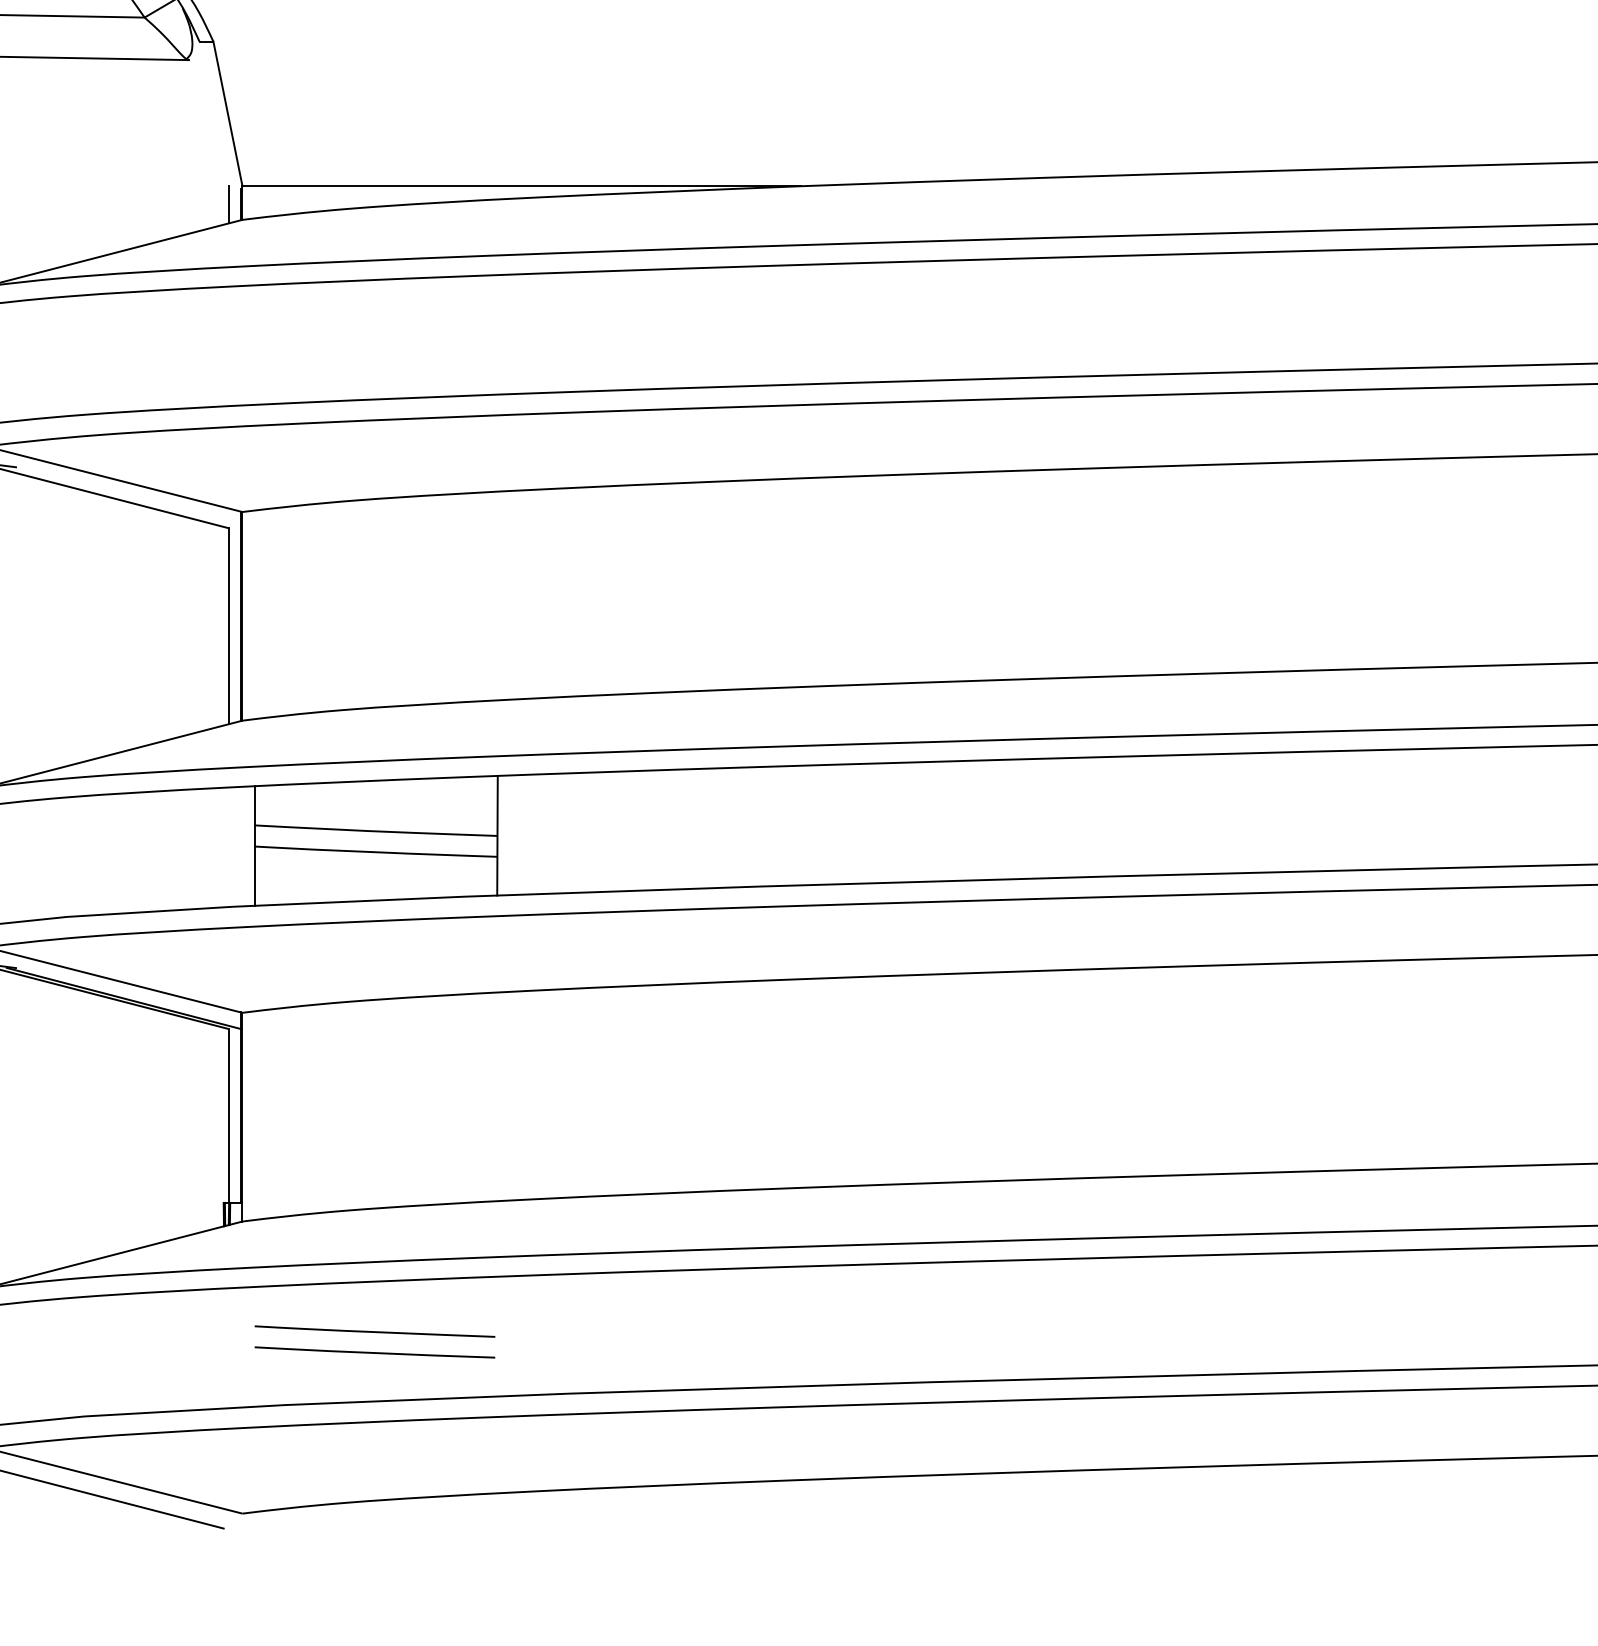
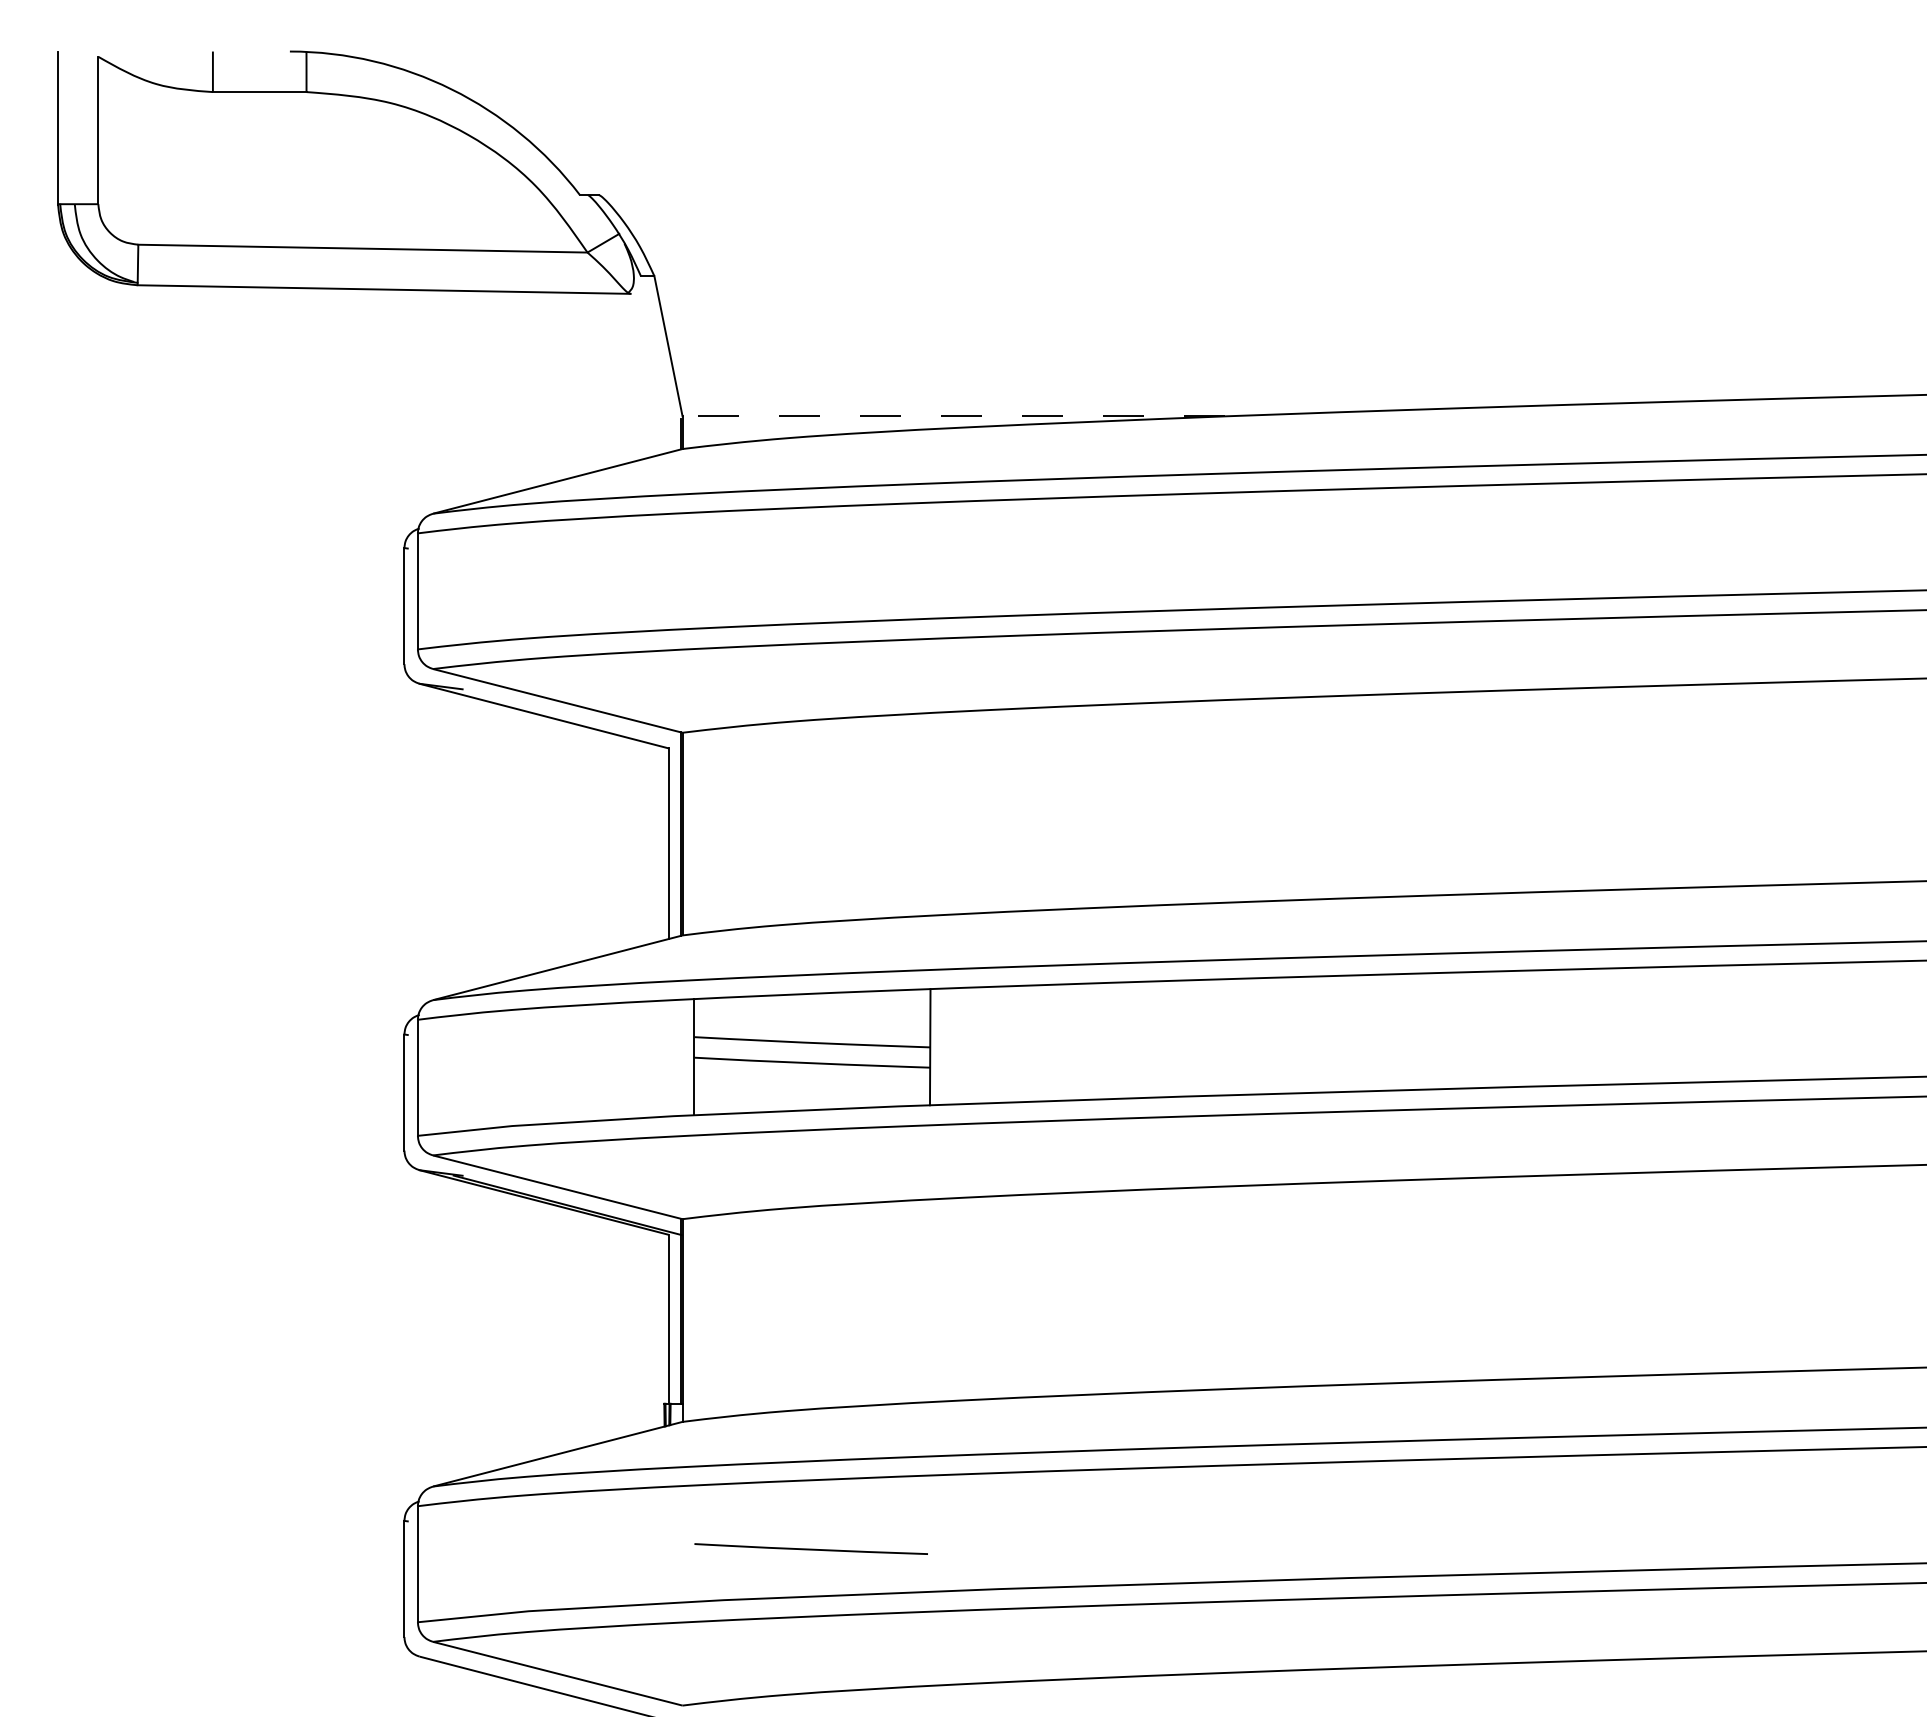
line: (521, 186) -> (953, 416), solid -> dashed
line: (229, 204) -> (669, 434), removed
line: (375, 1331) -> (811, 1528), removed

